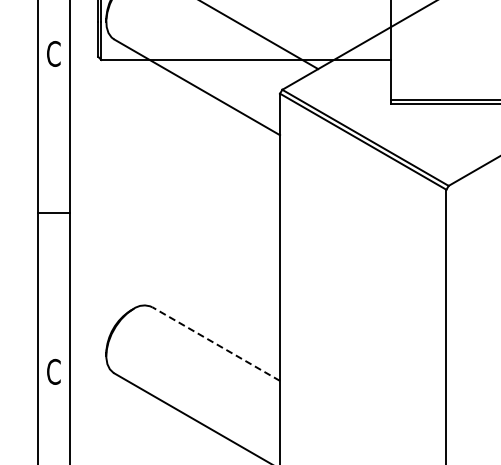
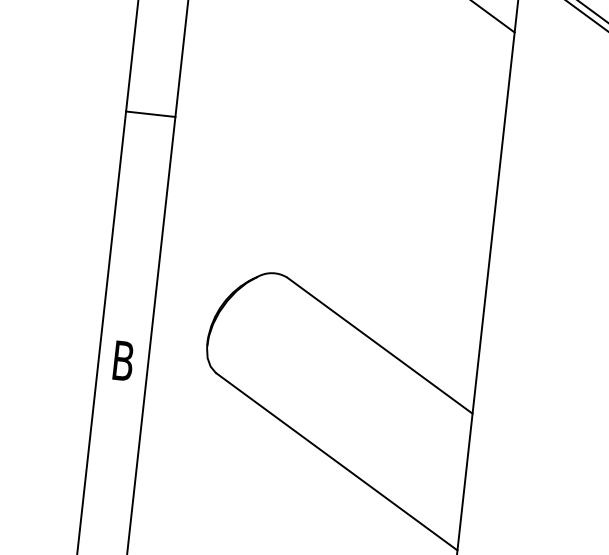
line: (216, 344) -> (380, 346), dashed -> solid
text: (53, 371) -> (122, 360), C -> B

